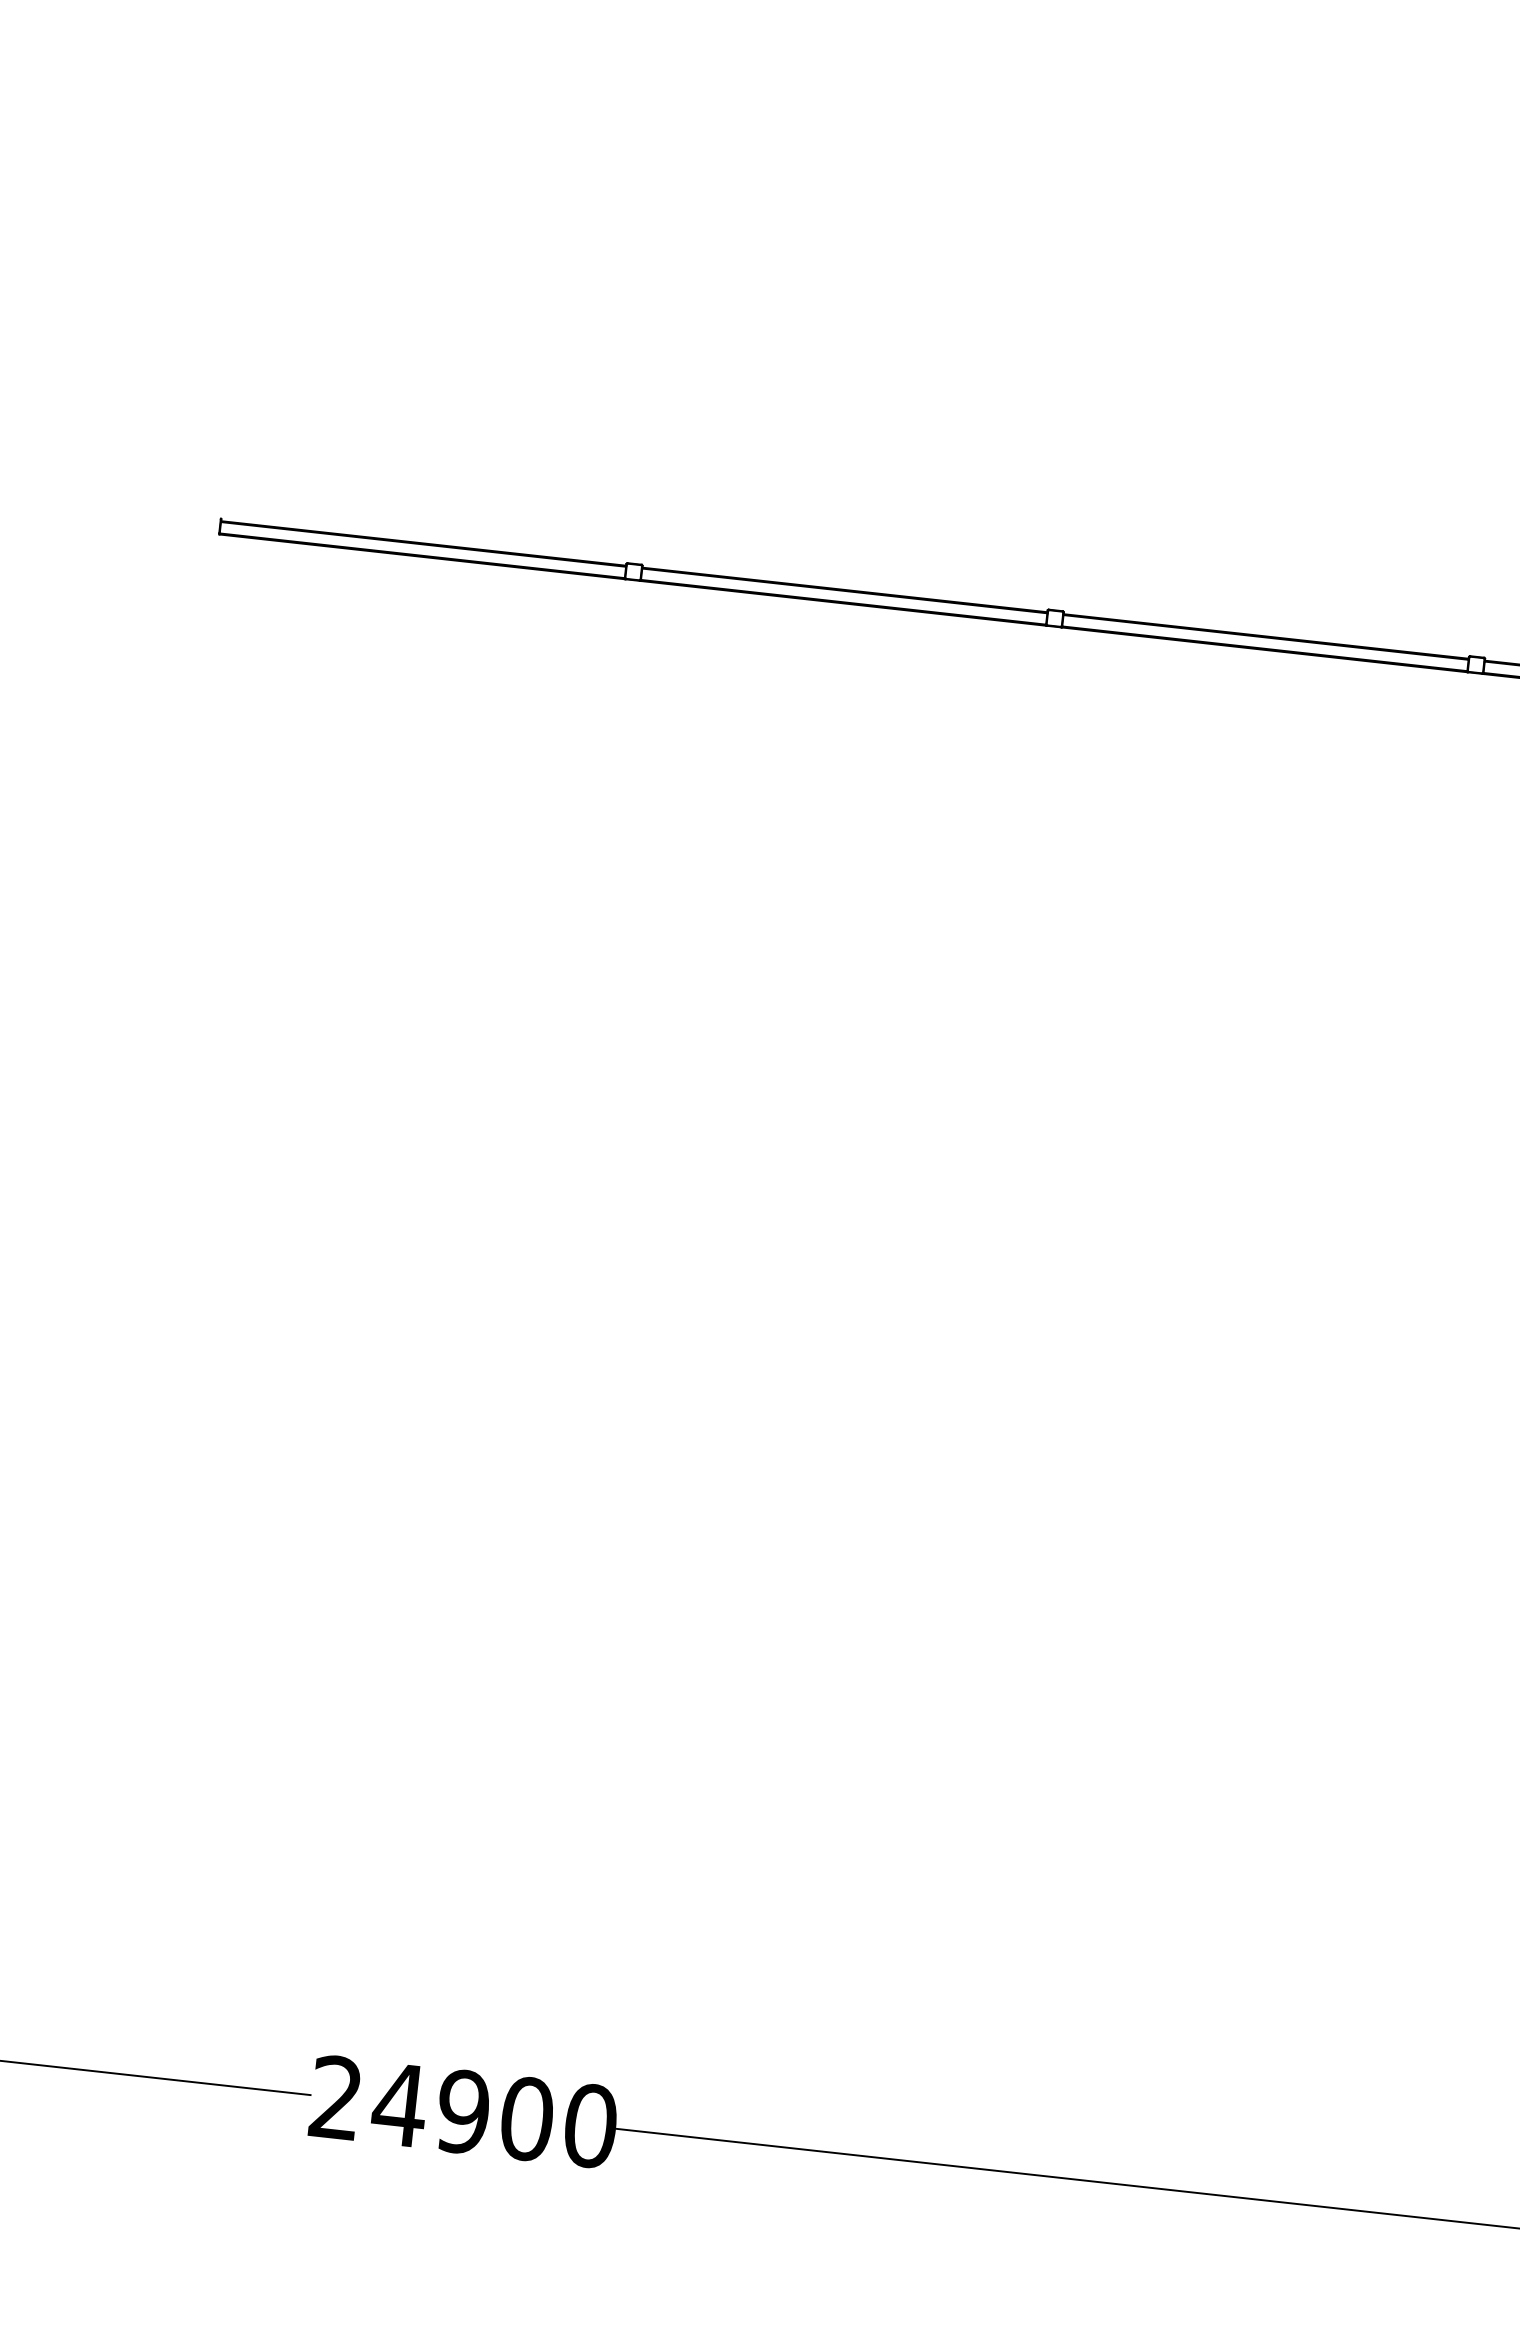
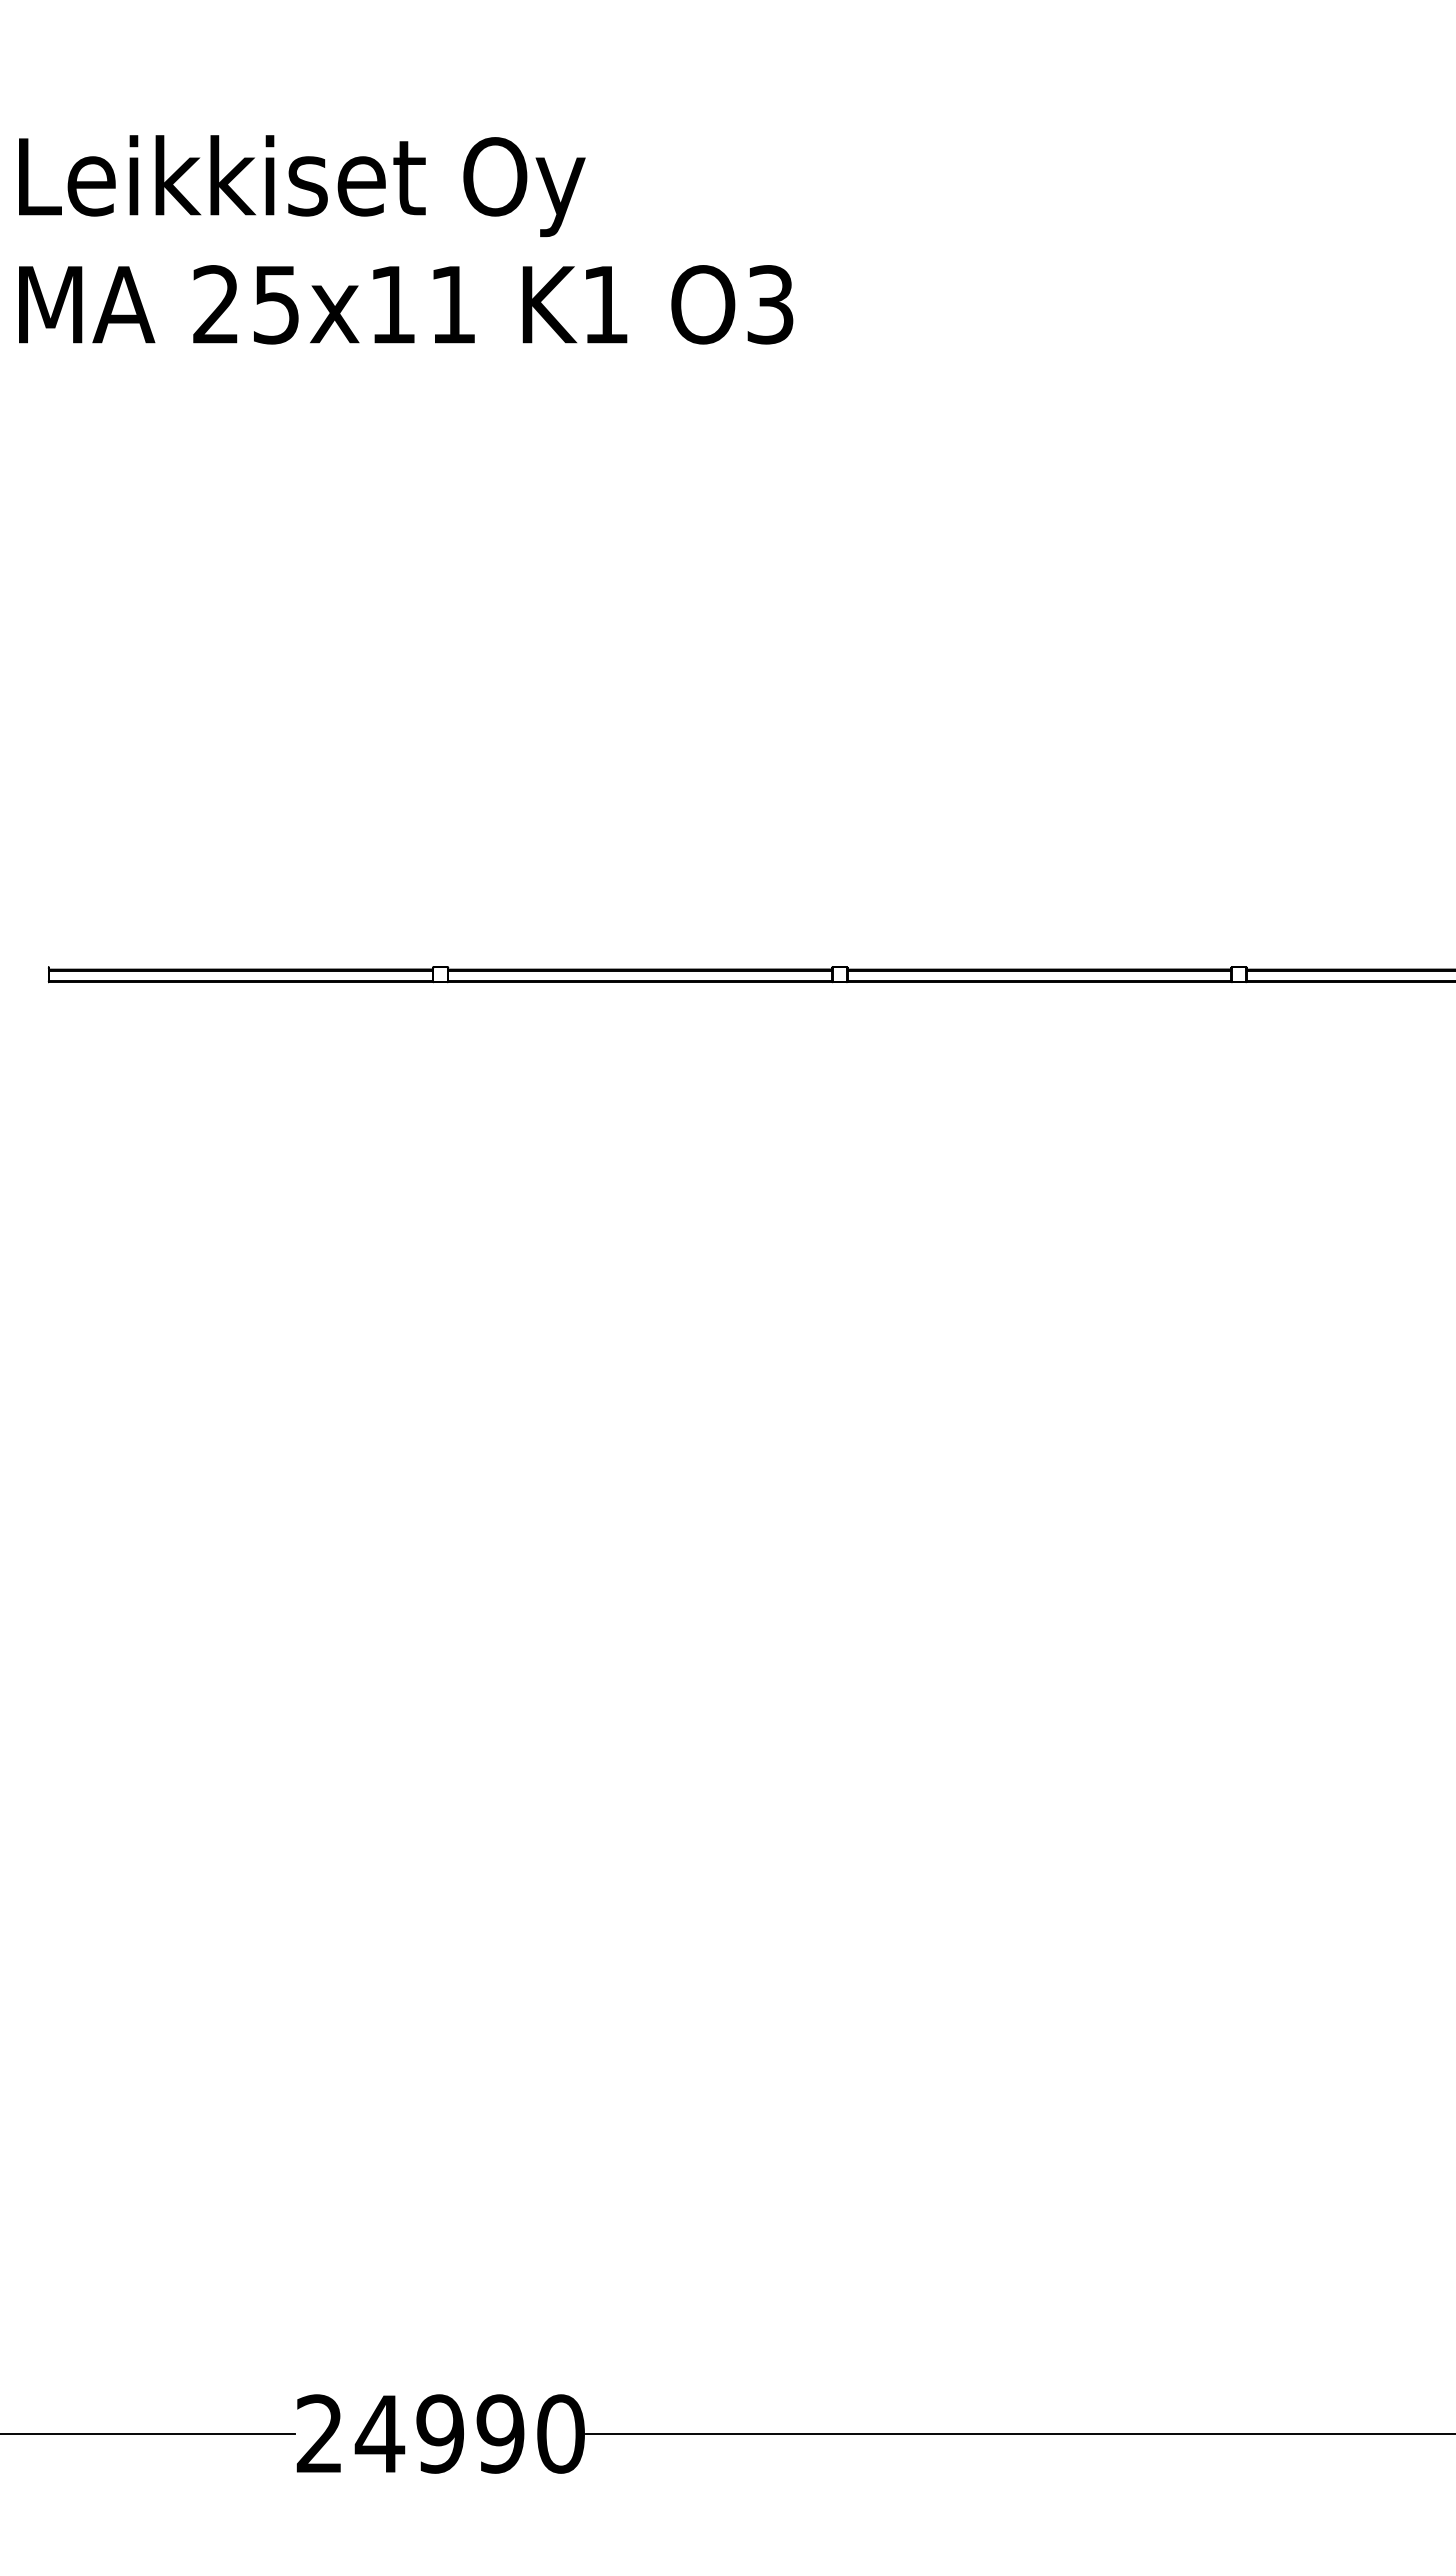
text: (526, 2118) -> (500, 2433), 24900 -> 24990

